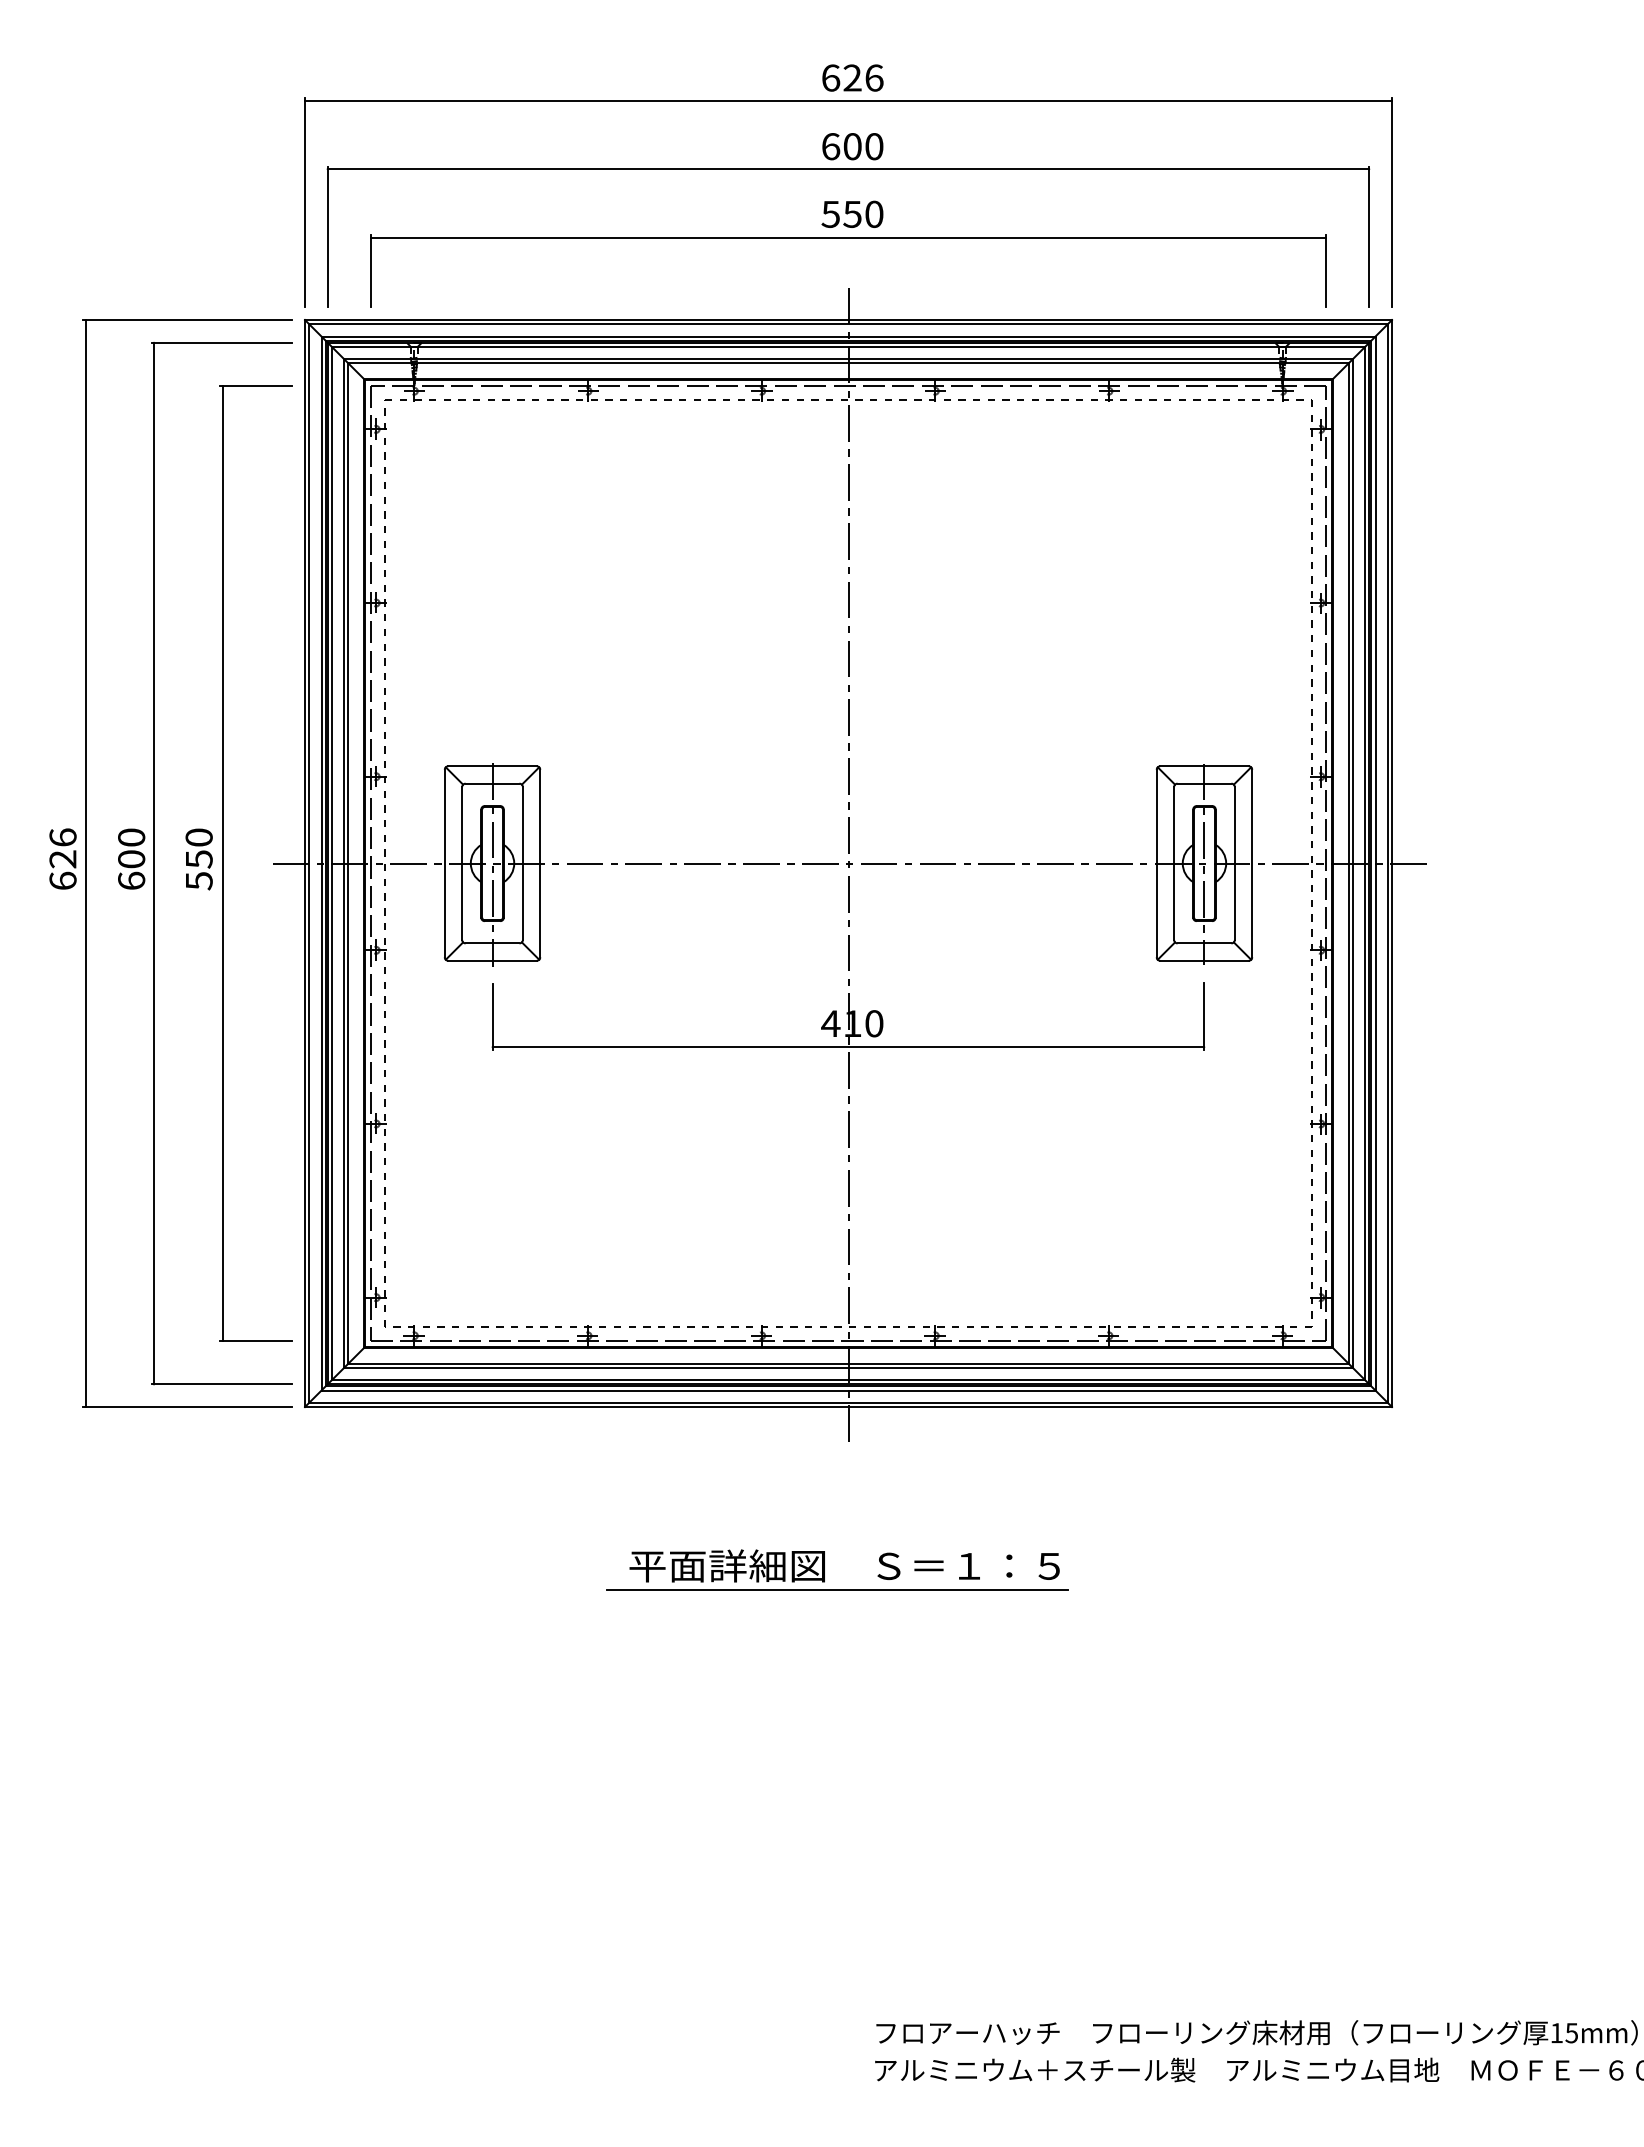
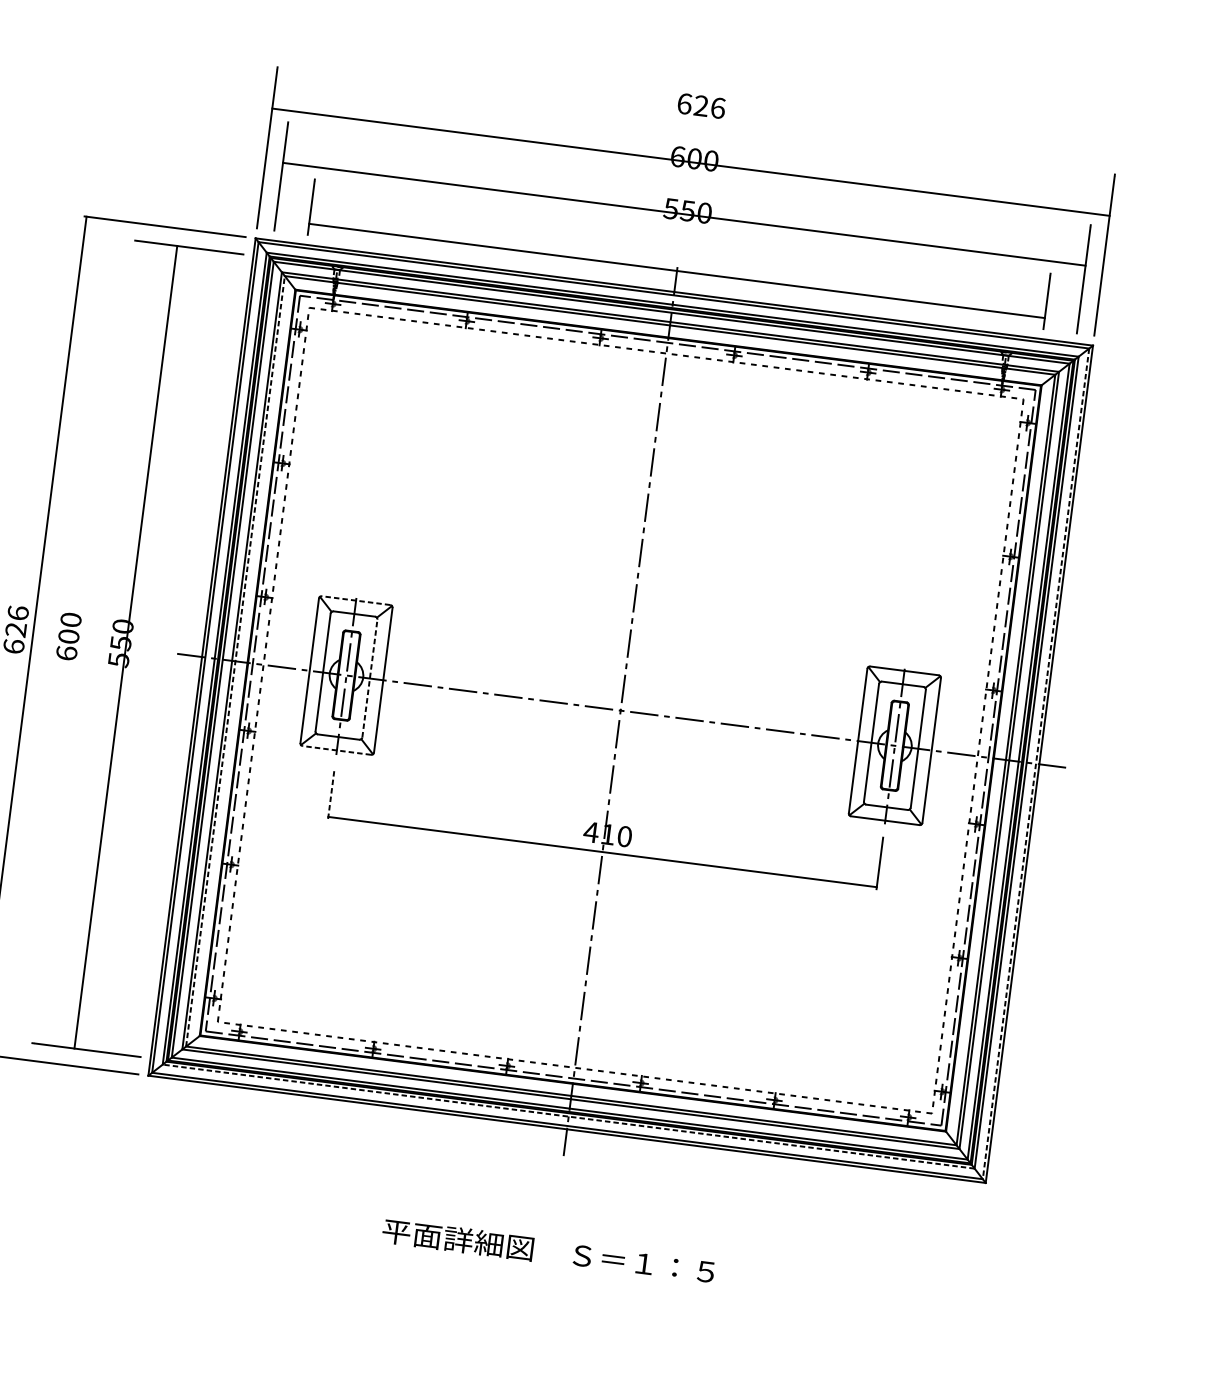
line: (848, 100) -> (690, 162), moved
line: (848, 169) -> (684, 214), moved
line: (848, 237) -> (677, 270), moved
line: (492, 766) -> (356, 600), solid -> dashed
line: (154, 863) -> (126, 647), moved
part: (223, 863) -> (139, 648), removed
line: (348, 863) -> (235, 661), solid -> dashed
line: (522, 863) -> (369, 678), solid -> dashed
line: (1387, 864) -> (1035, 764), solid -> dashed
line: (492, 960) -> (336, 750), solid -> dashed
line: (492, 1016) -> (331, 793), solid -> dashed
line: (848, 1390) -> (568, 1116), solid -> dashed
line: (837, 1590) -> (540, 1269), removed

